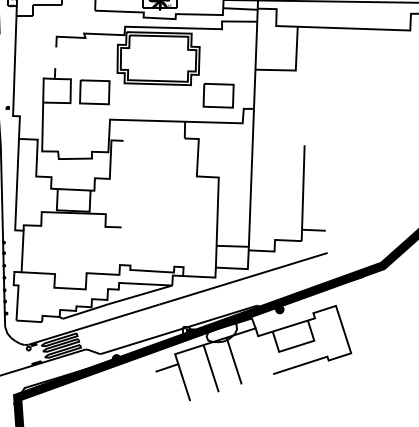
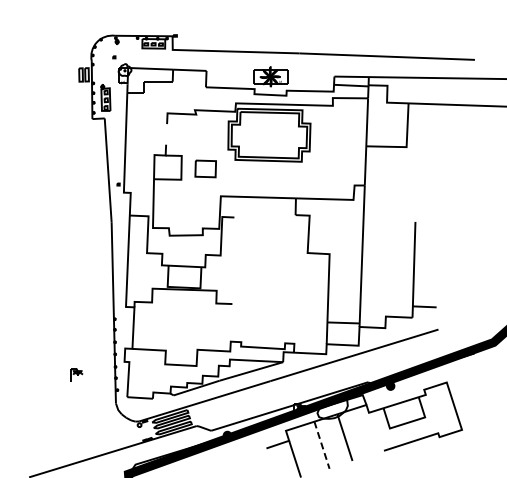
part: (94, 91) -> (205, 168), size x0.7
part: (218, 95) -> (329, 172), removed
line: (210, 368) -> (321, 445), solid -> dashed

